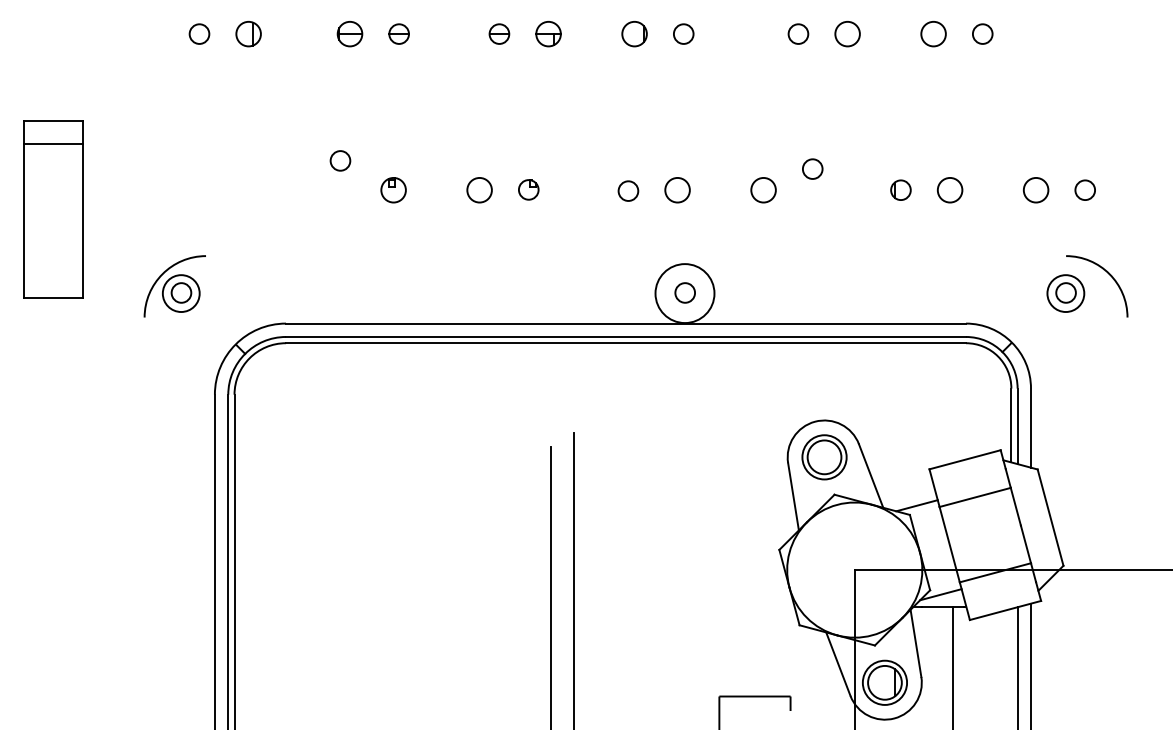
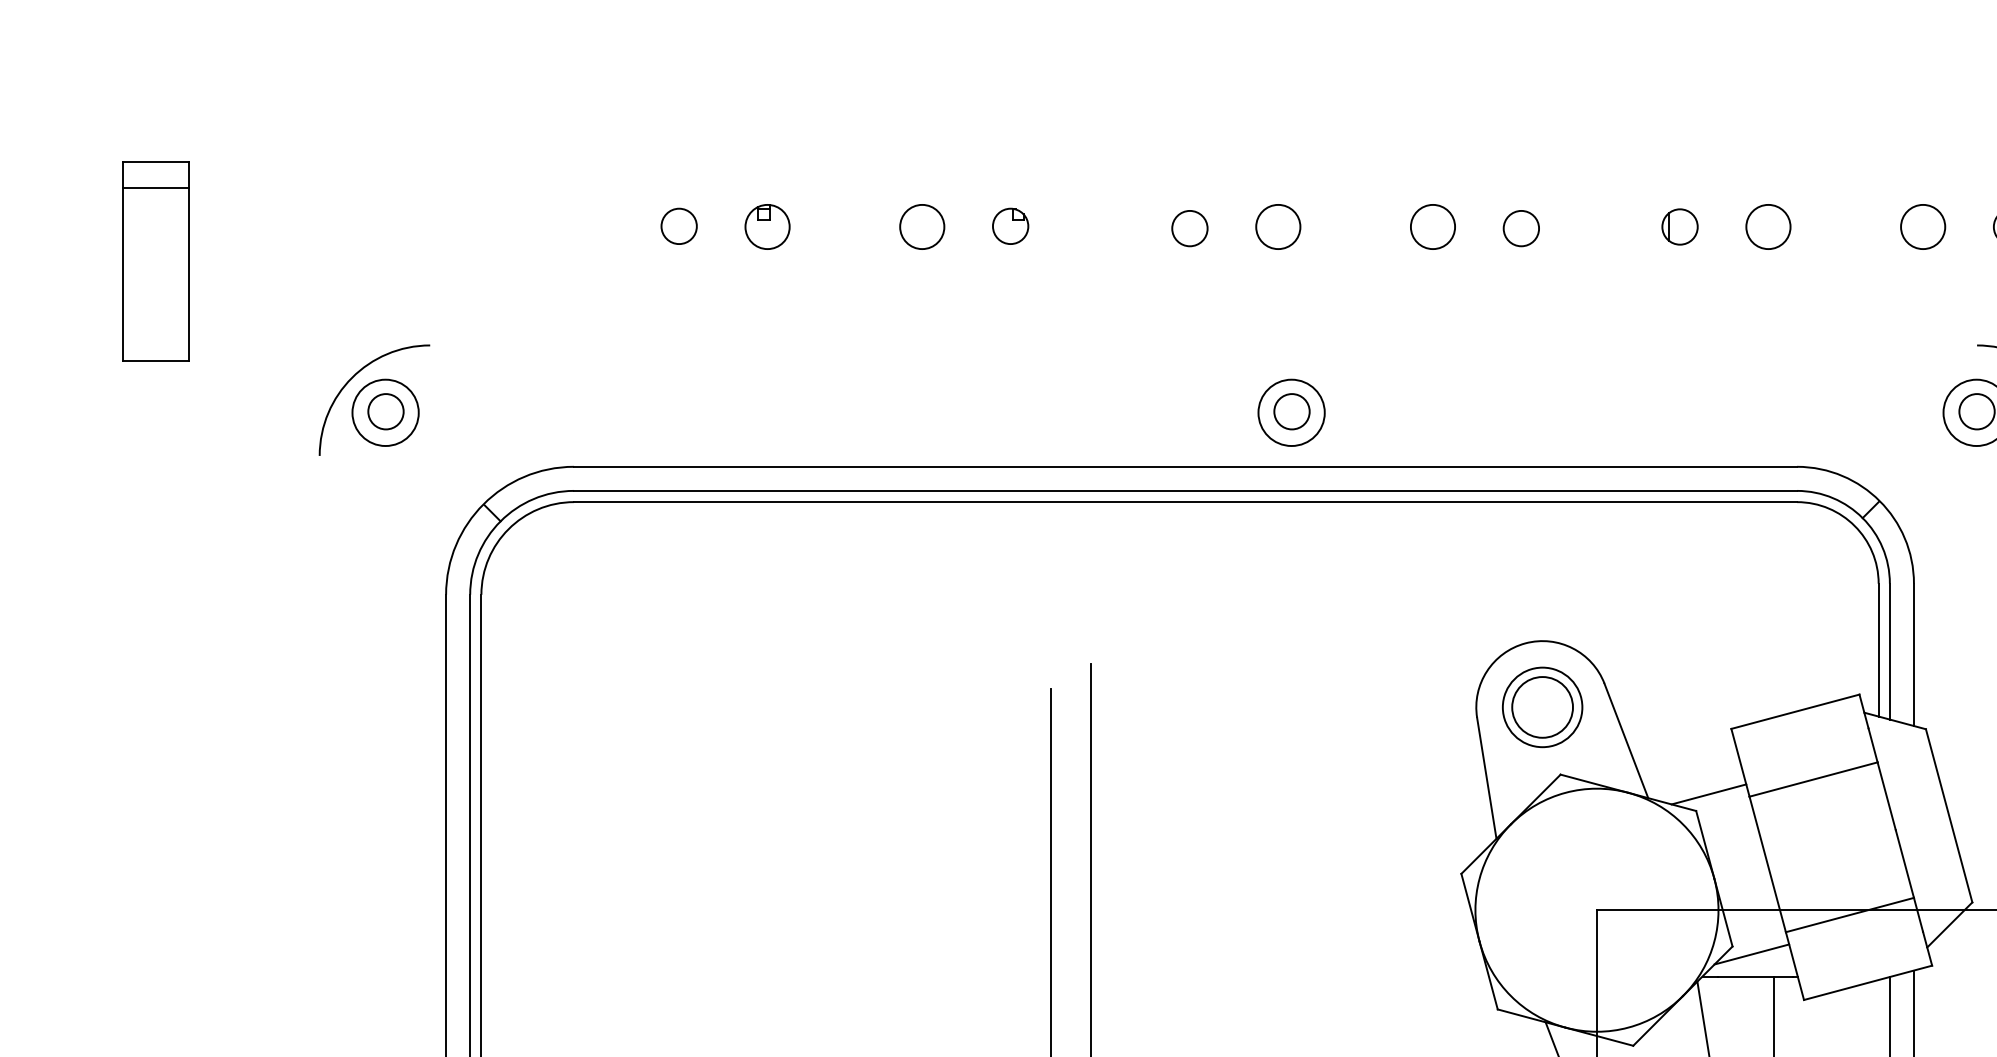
circle: (340, 160) -> (679, 225), moved
circle: (812, 168) -> (1520, 227), moved
part: (53, 209) -> (155, 261), size x0.62
circle: (684, 293) -> (1290, 412), size x0.62

